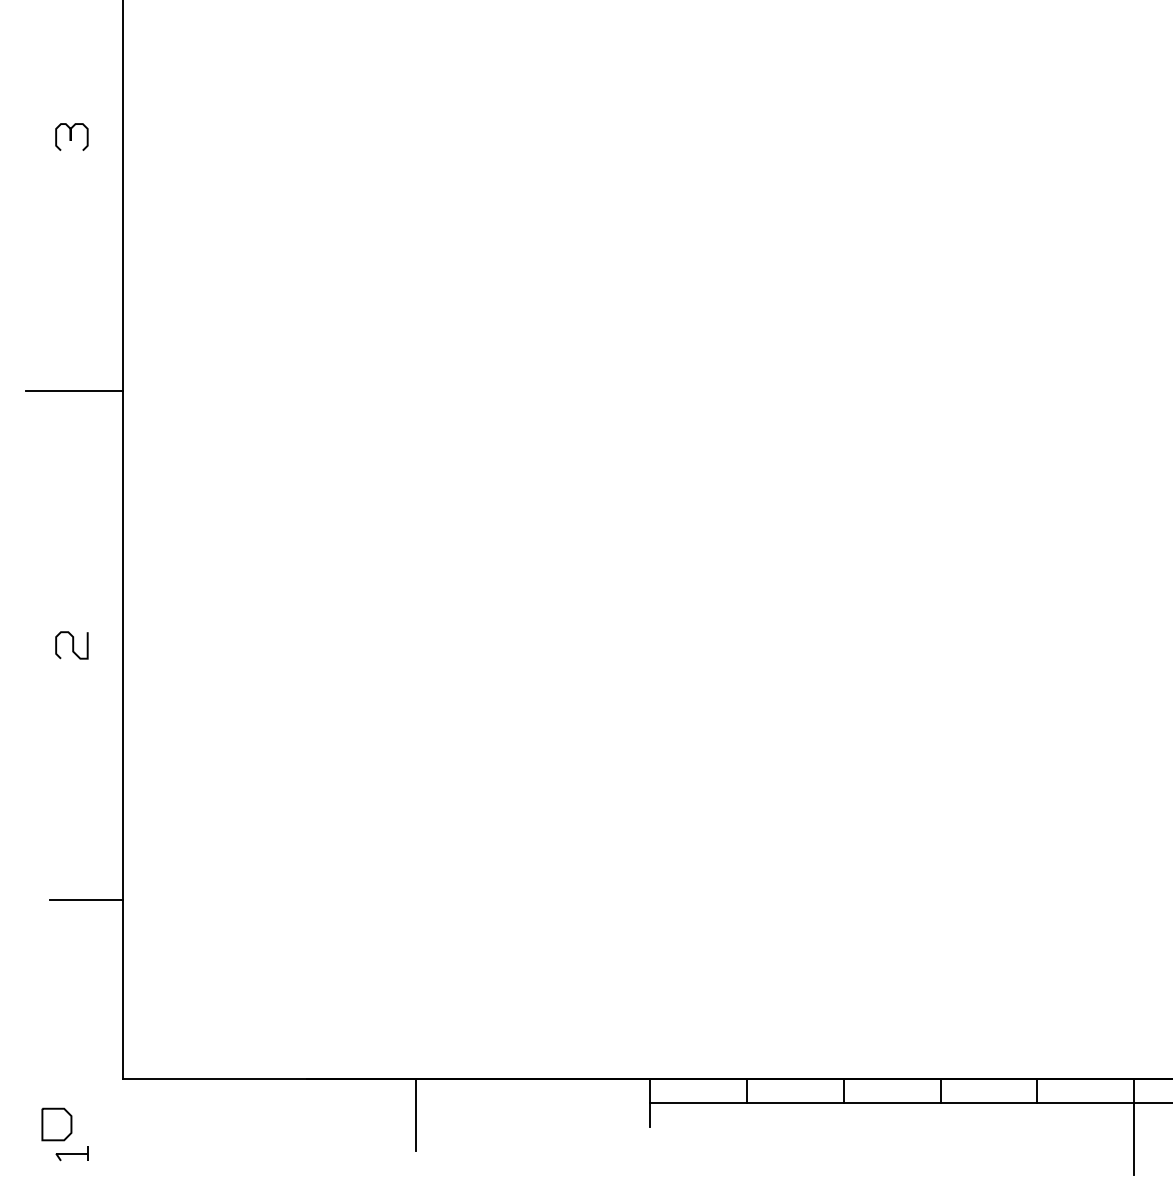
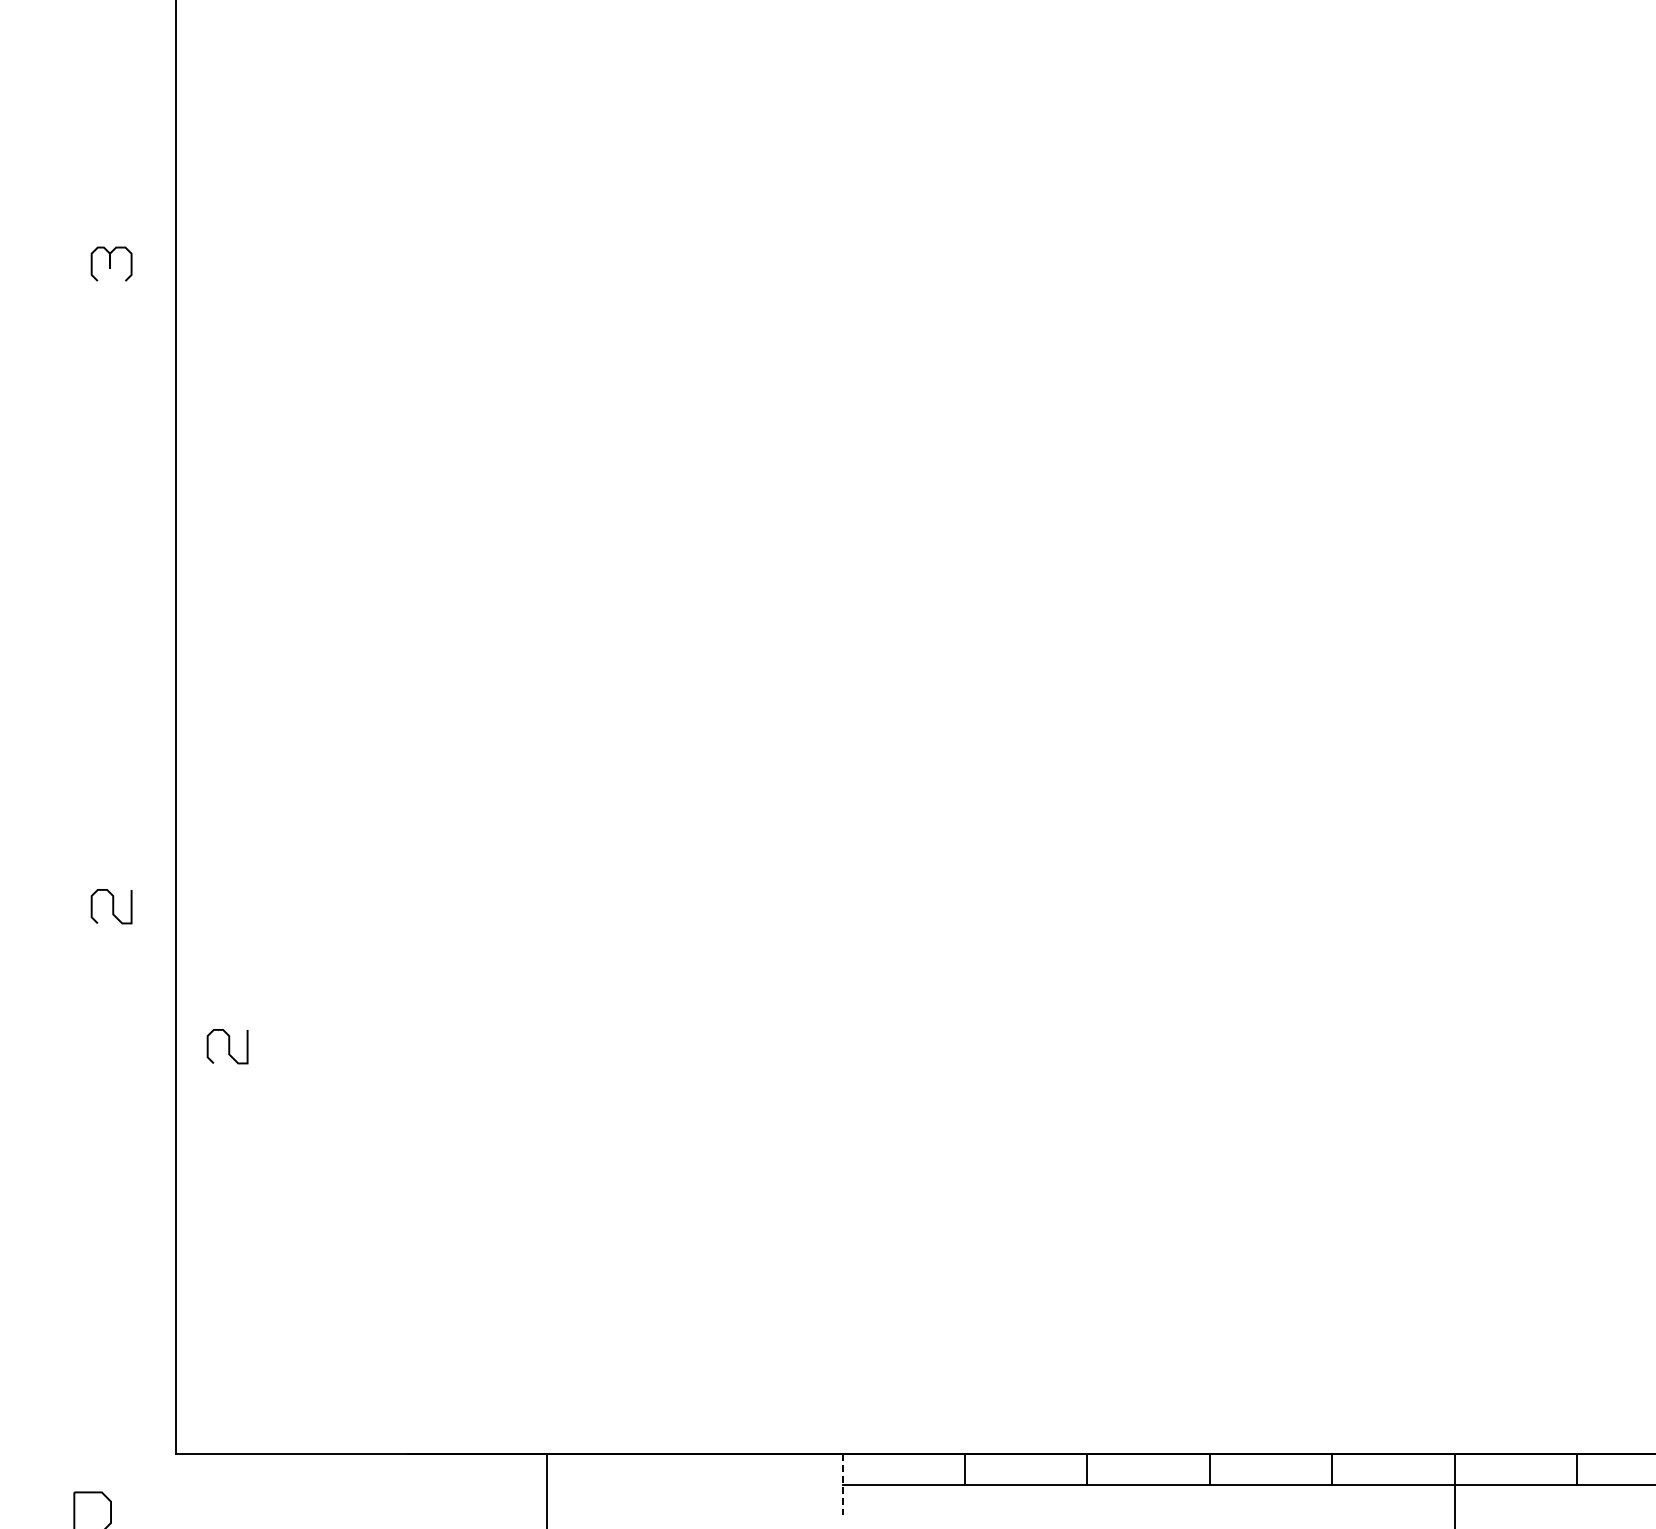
line: (74, 391) -> (114, 585), removed
curve: (164, 756) -> (228, 1046), added
line: (86, 899) -> (129, 1227), removed
line: (650, 1102) -> (842, 1484), solid -> dashed

